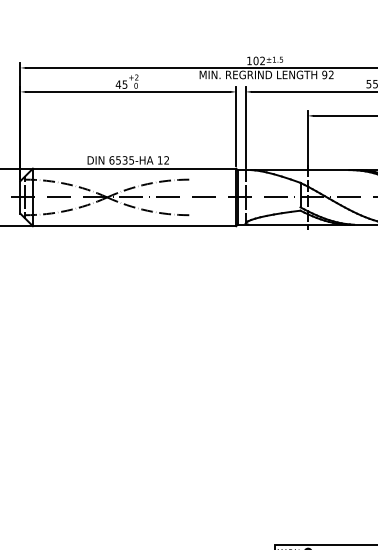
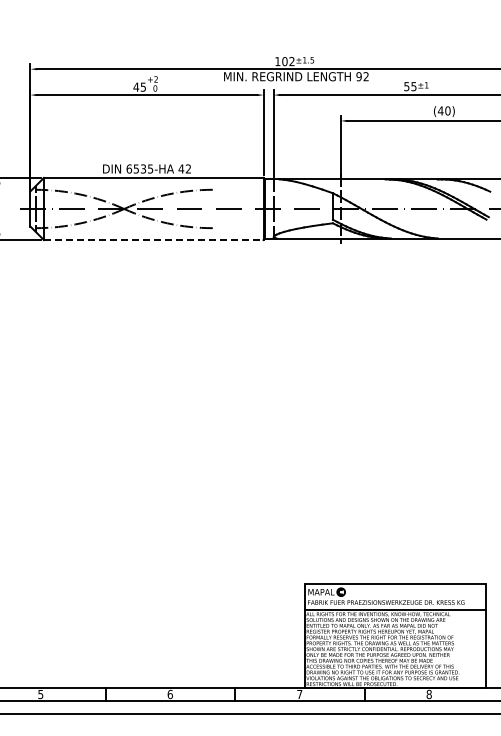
text: (160, 159) -> (181, 168), 12 -> 42
line: (134, 226) -> (153, 240), solid -> dashed

